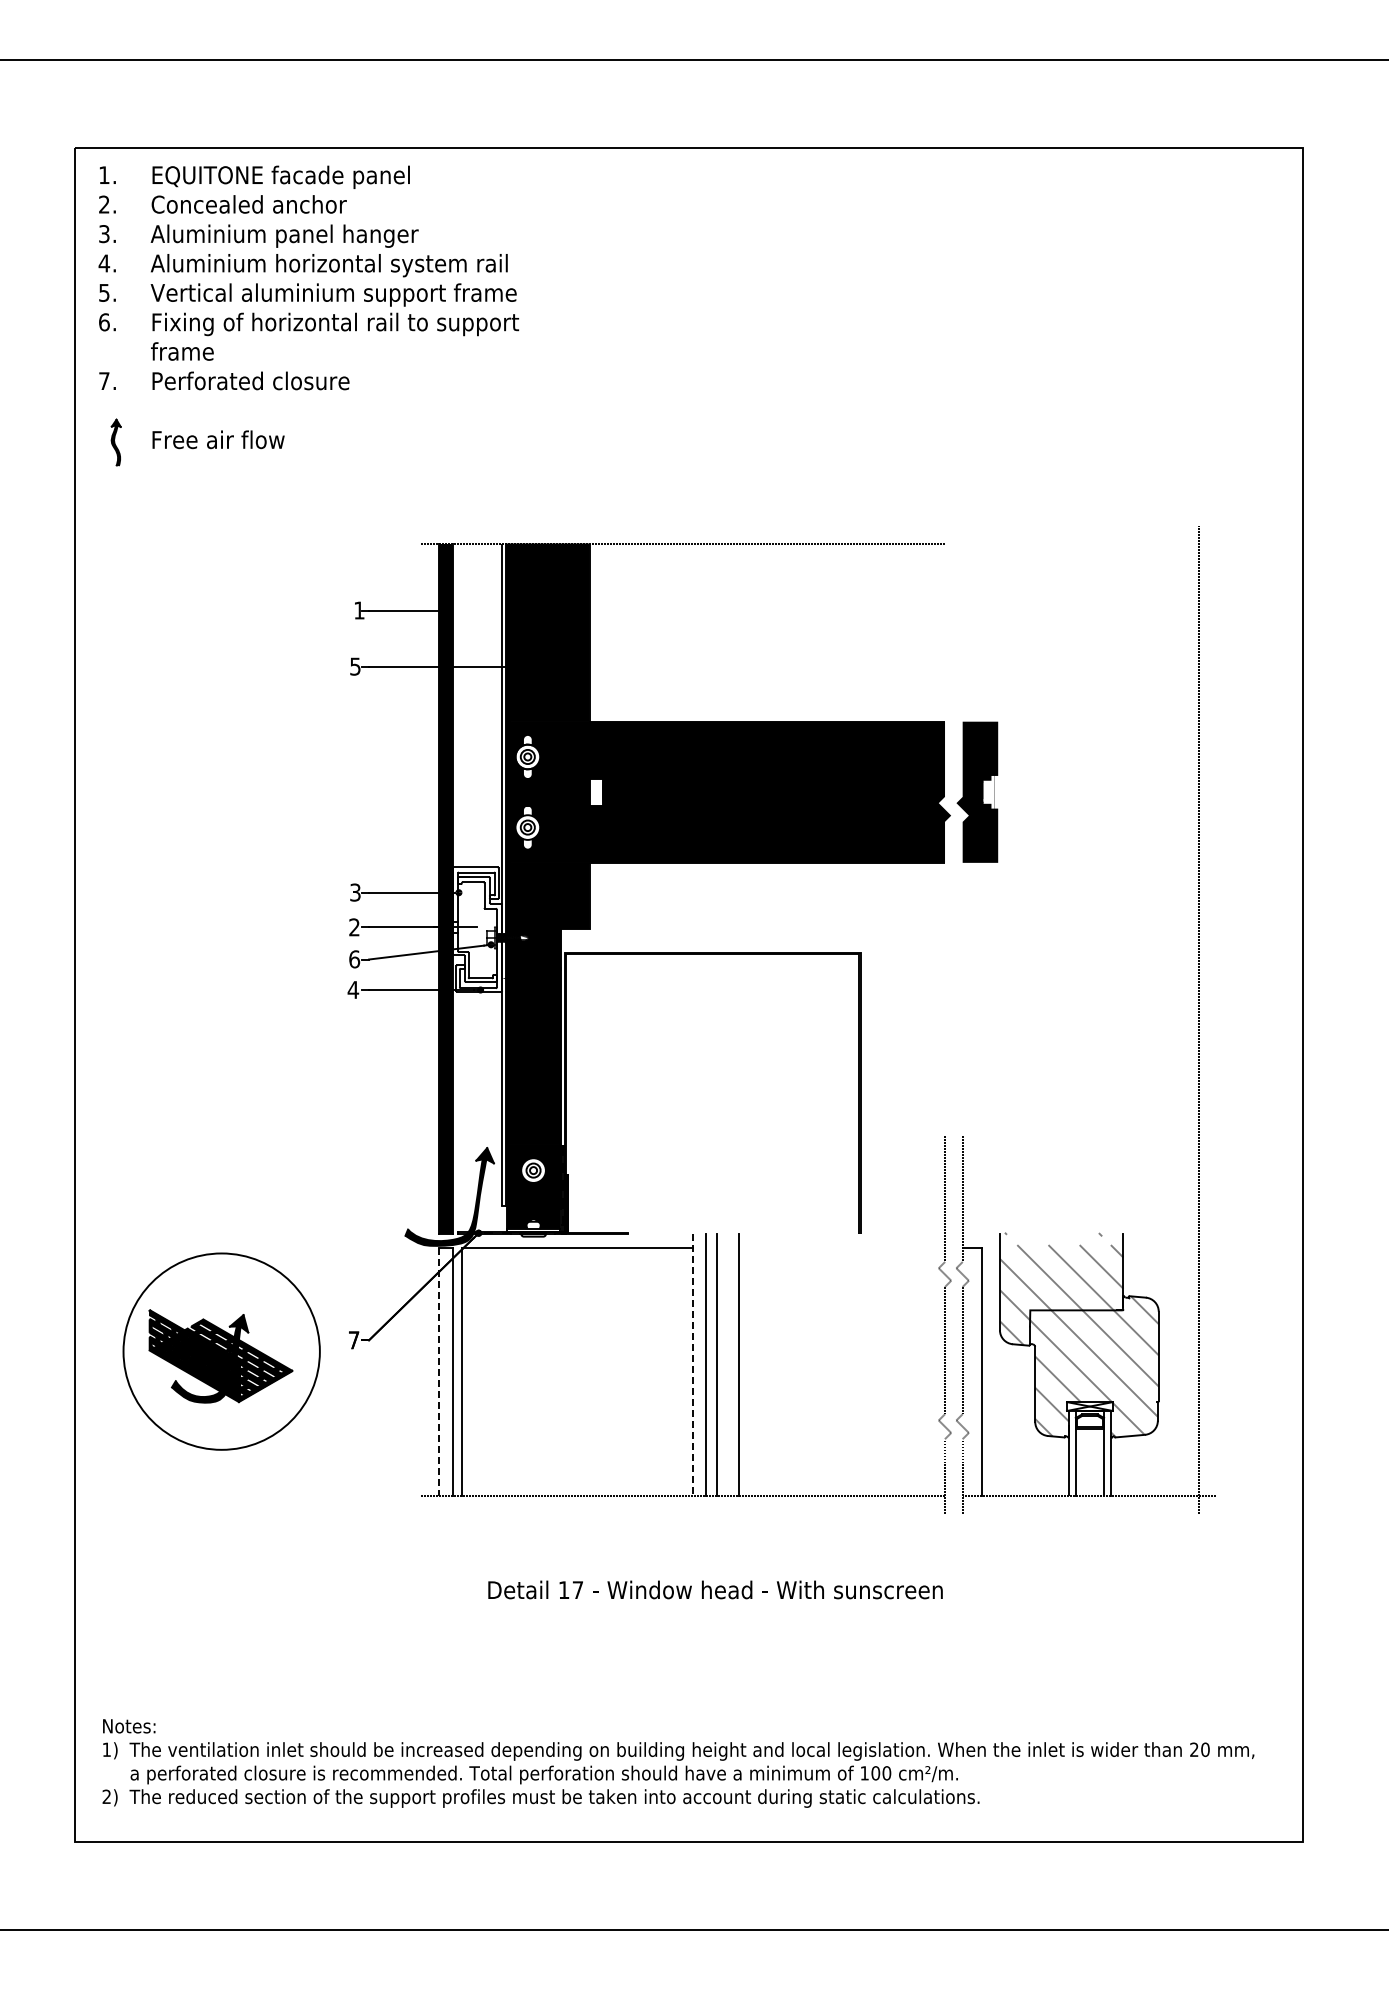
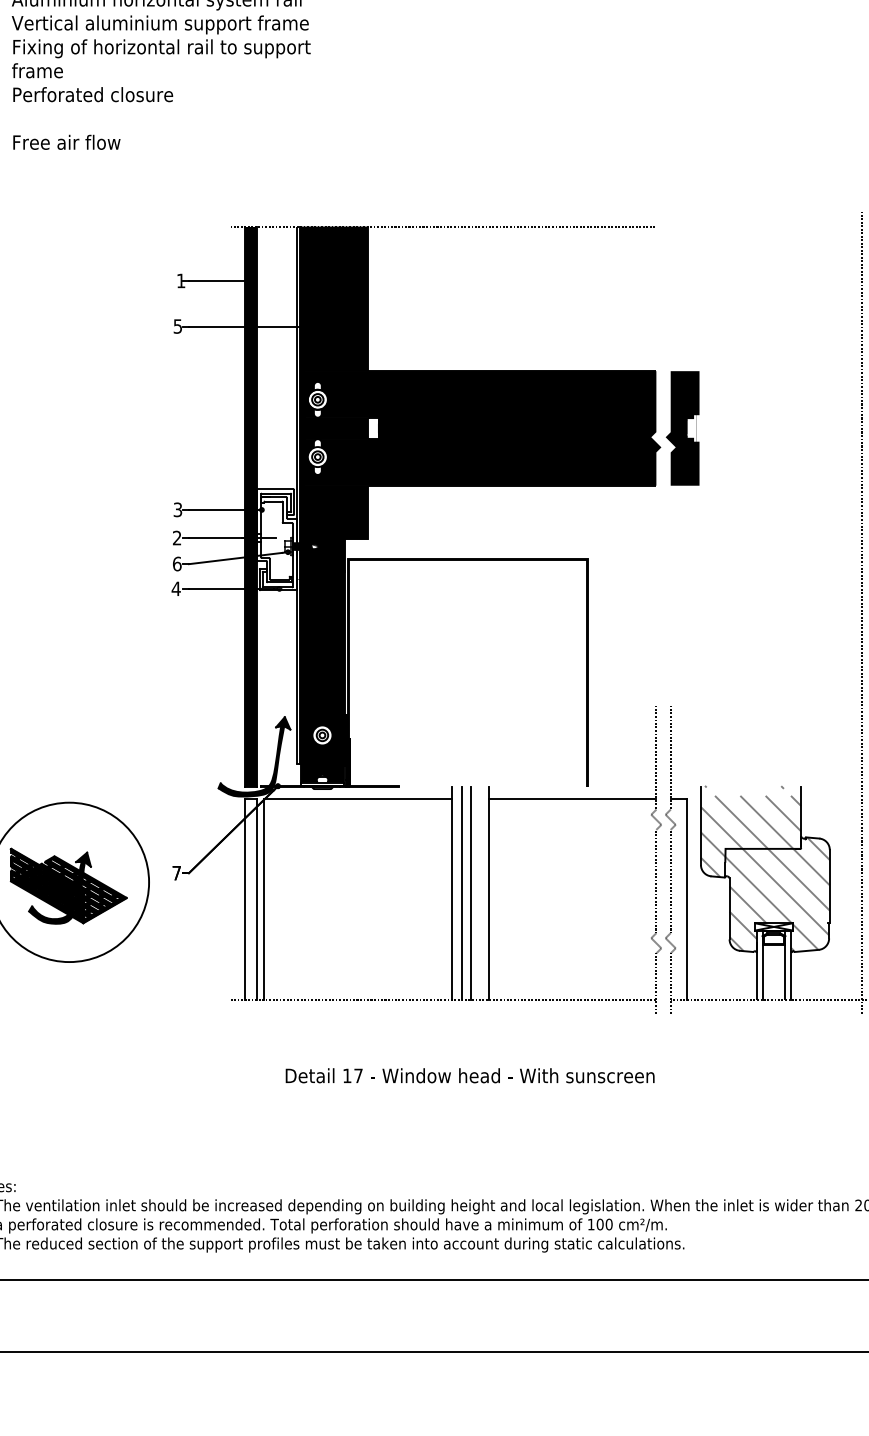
line: (841, 1248) -> (572, 798), added
line: (693, 1365) -> (452, 893), dashed -> solid
line: (438, 1372) -> (245, 899), dashed -> solid

